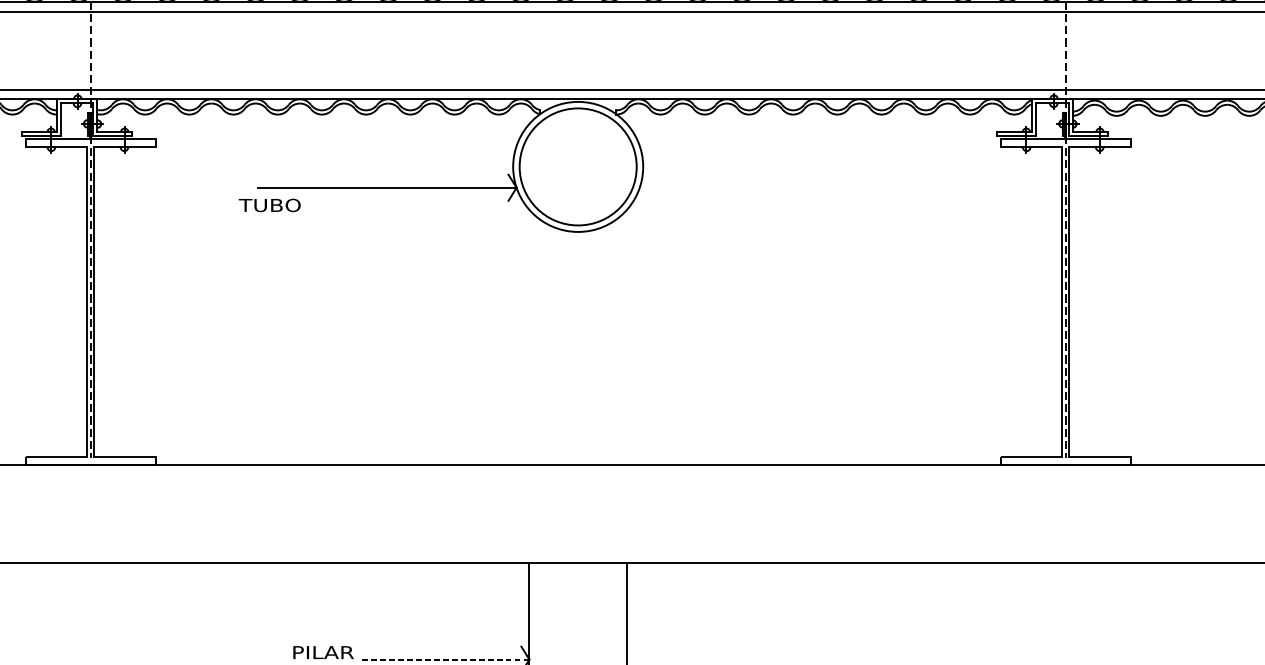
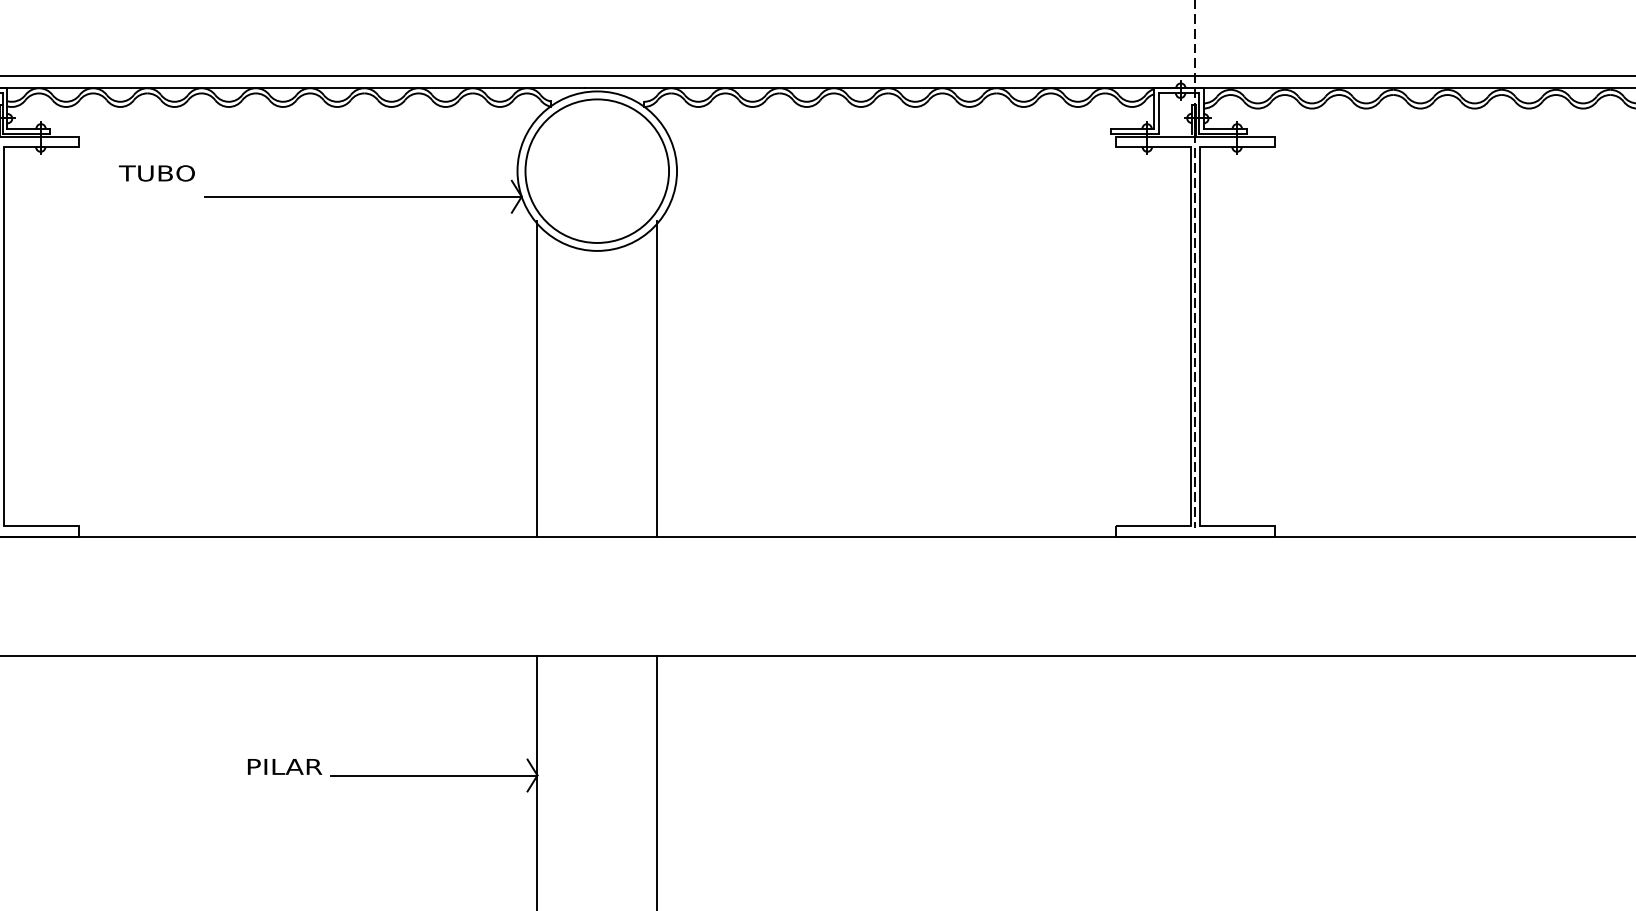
text: (269, 205) -> (156, 173), moved
line: (529, 335) -> (537, 378), added
line: (627, 335) -> (657, 378), added
line: (444, 659) -> (433, 775), dashed -> solid

